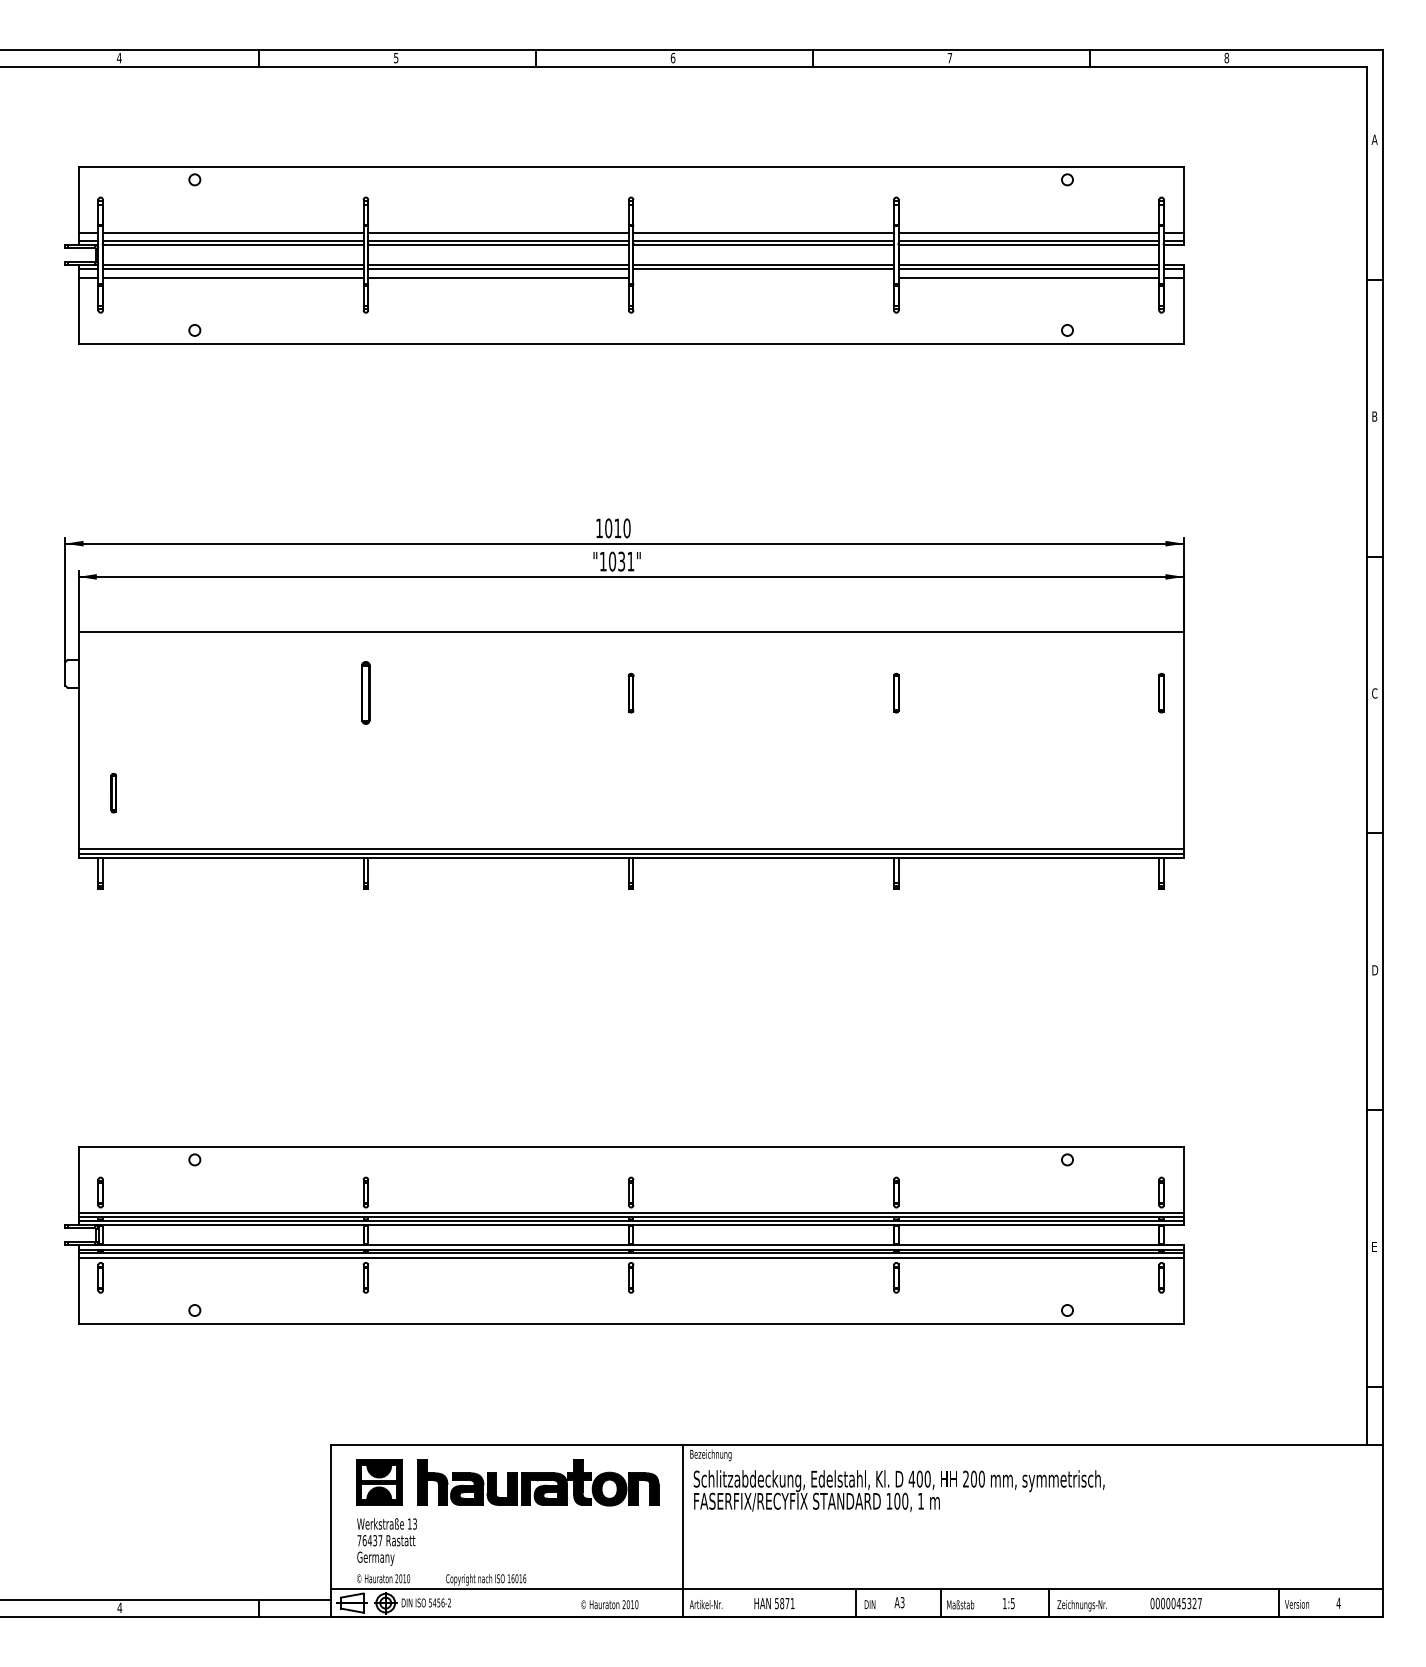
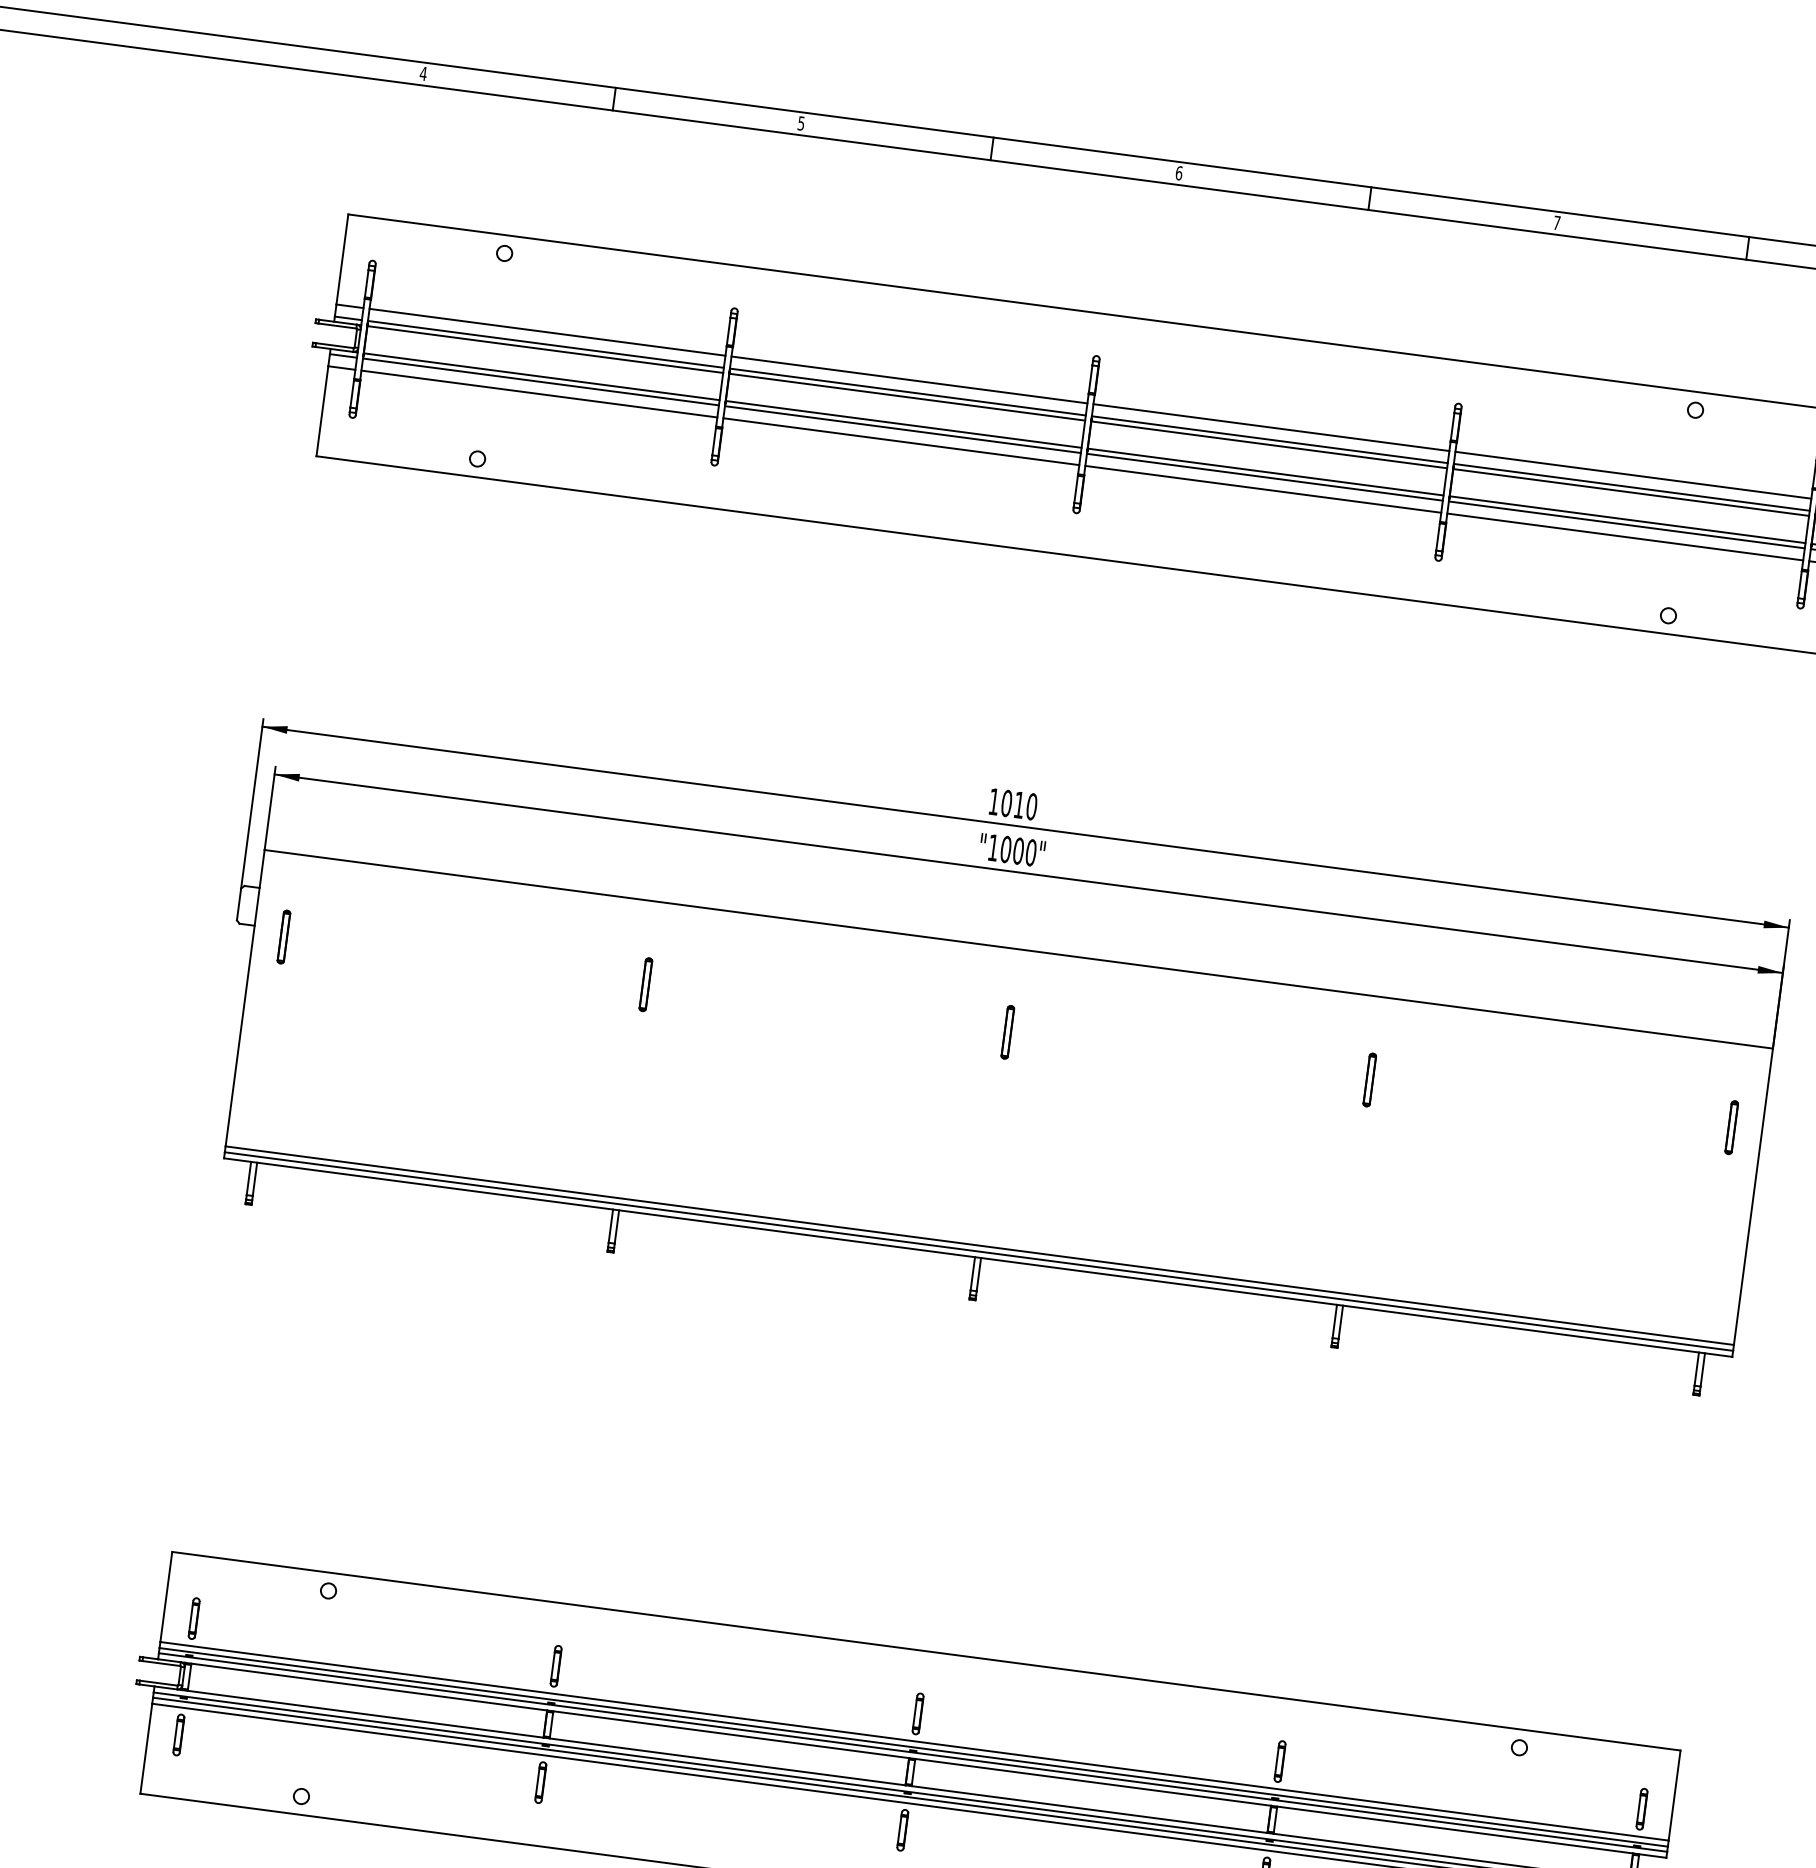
line: (763, 277) -> (1263, 488), added
text: (626, 561) -> (1025, 851), "1031" -> "1000"
part: (365, 693) -> (645, 985), size x0.62
part: (113, 792) -> (283, 936), moved

